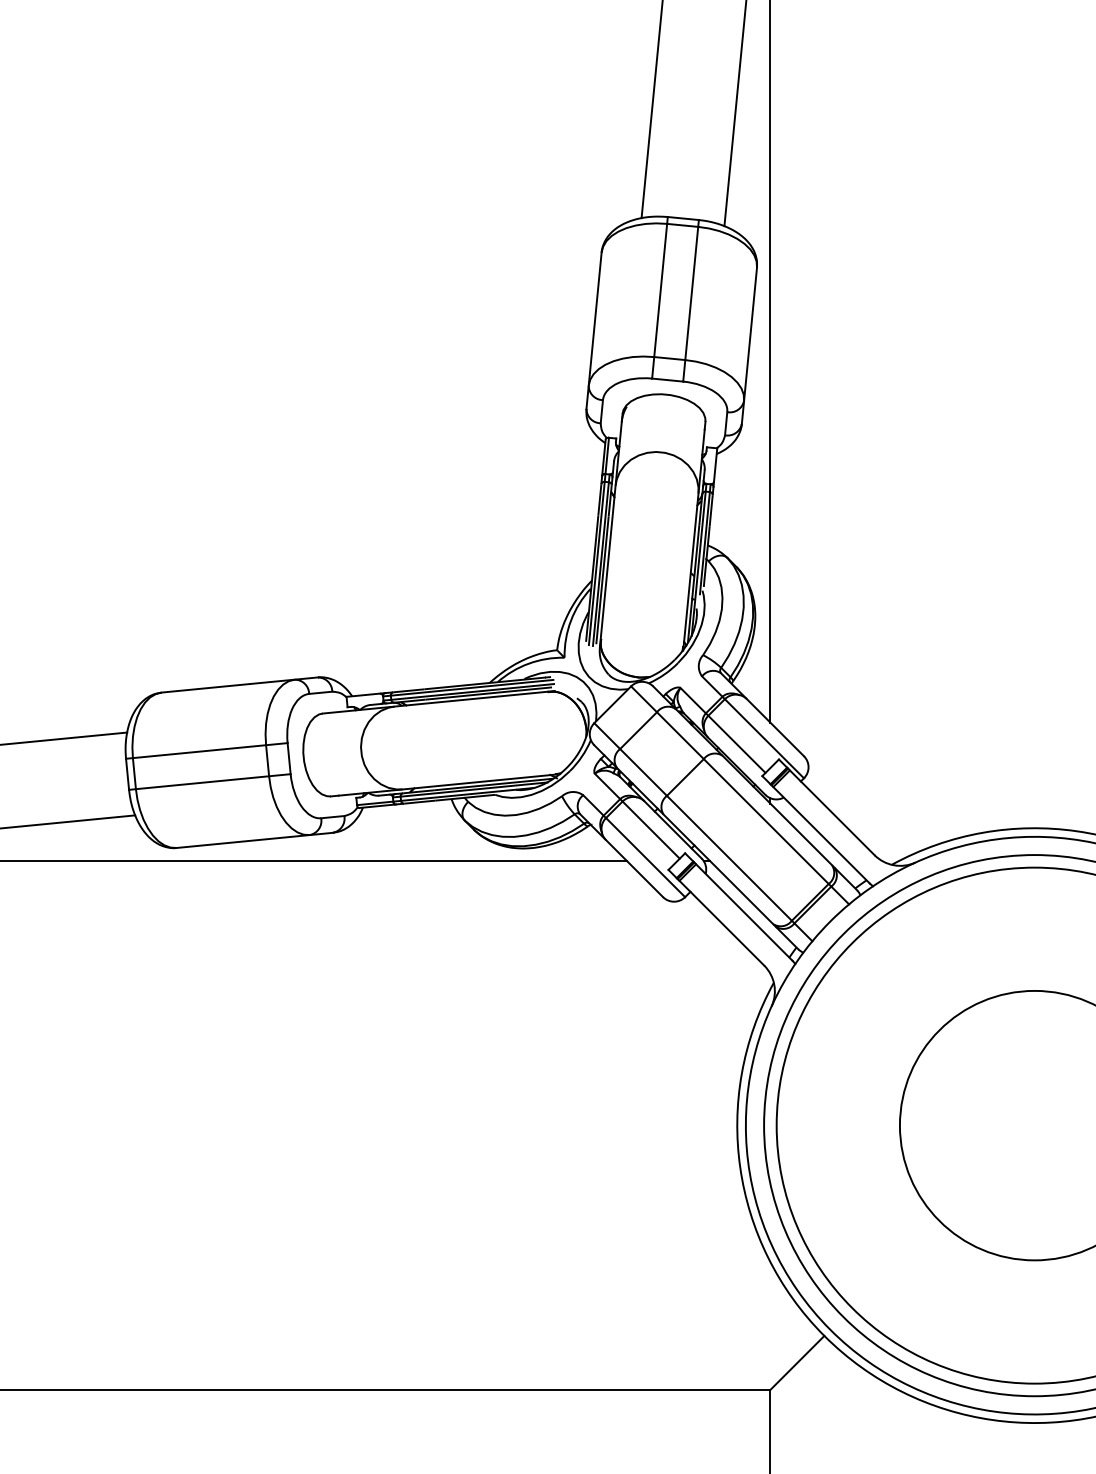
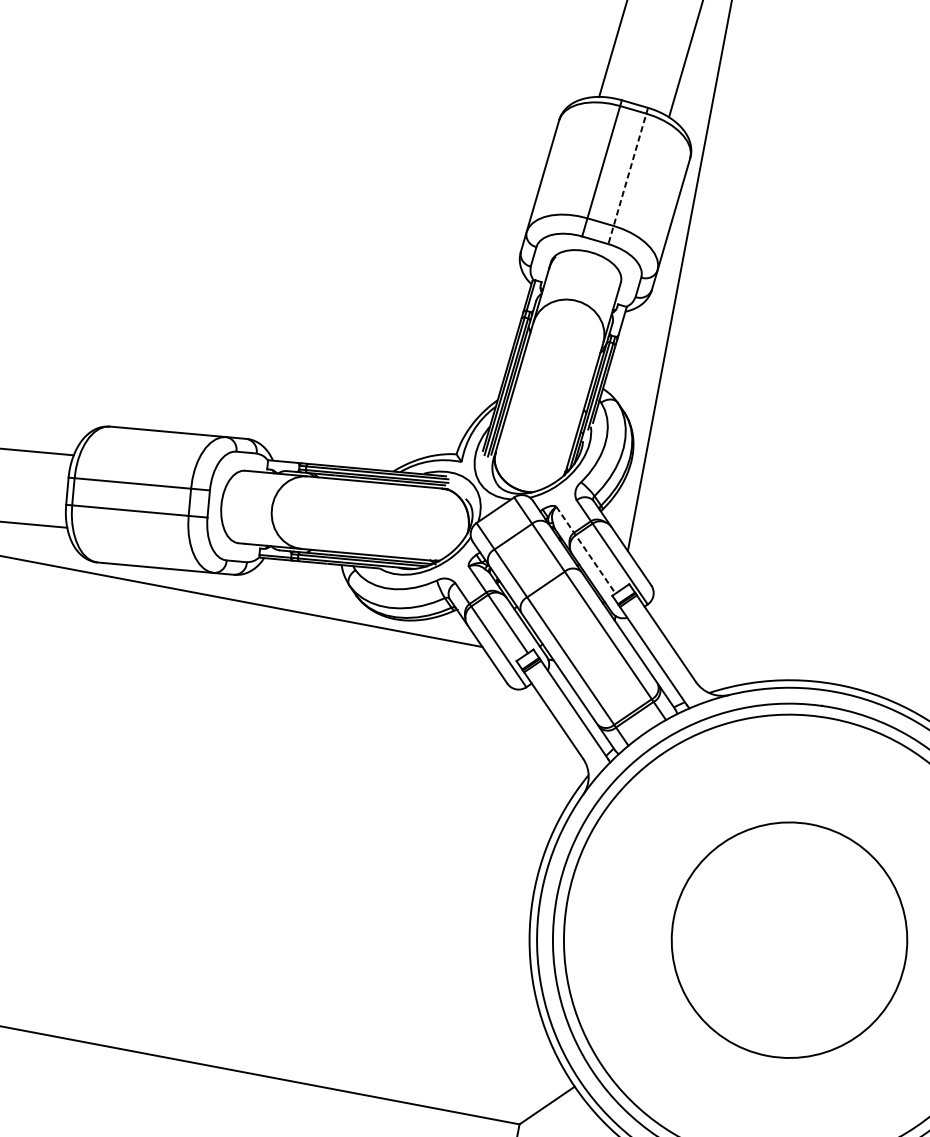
line: (691, 301) -> (628, 176), solid -> dashed
line: (723, 730) -> (586, 550), solid -> dashed

